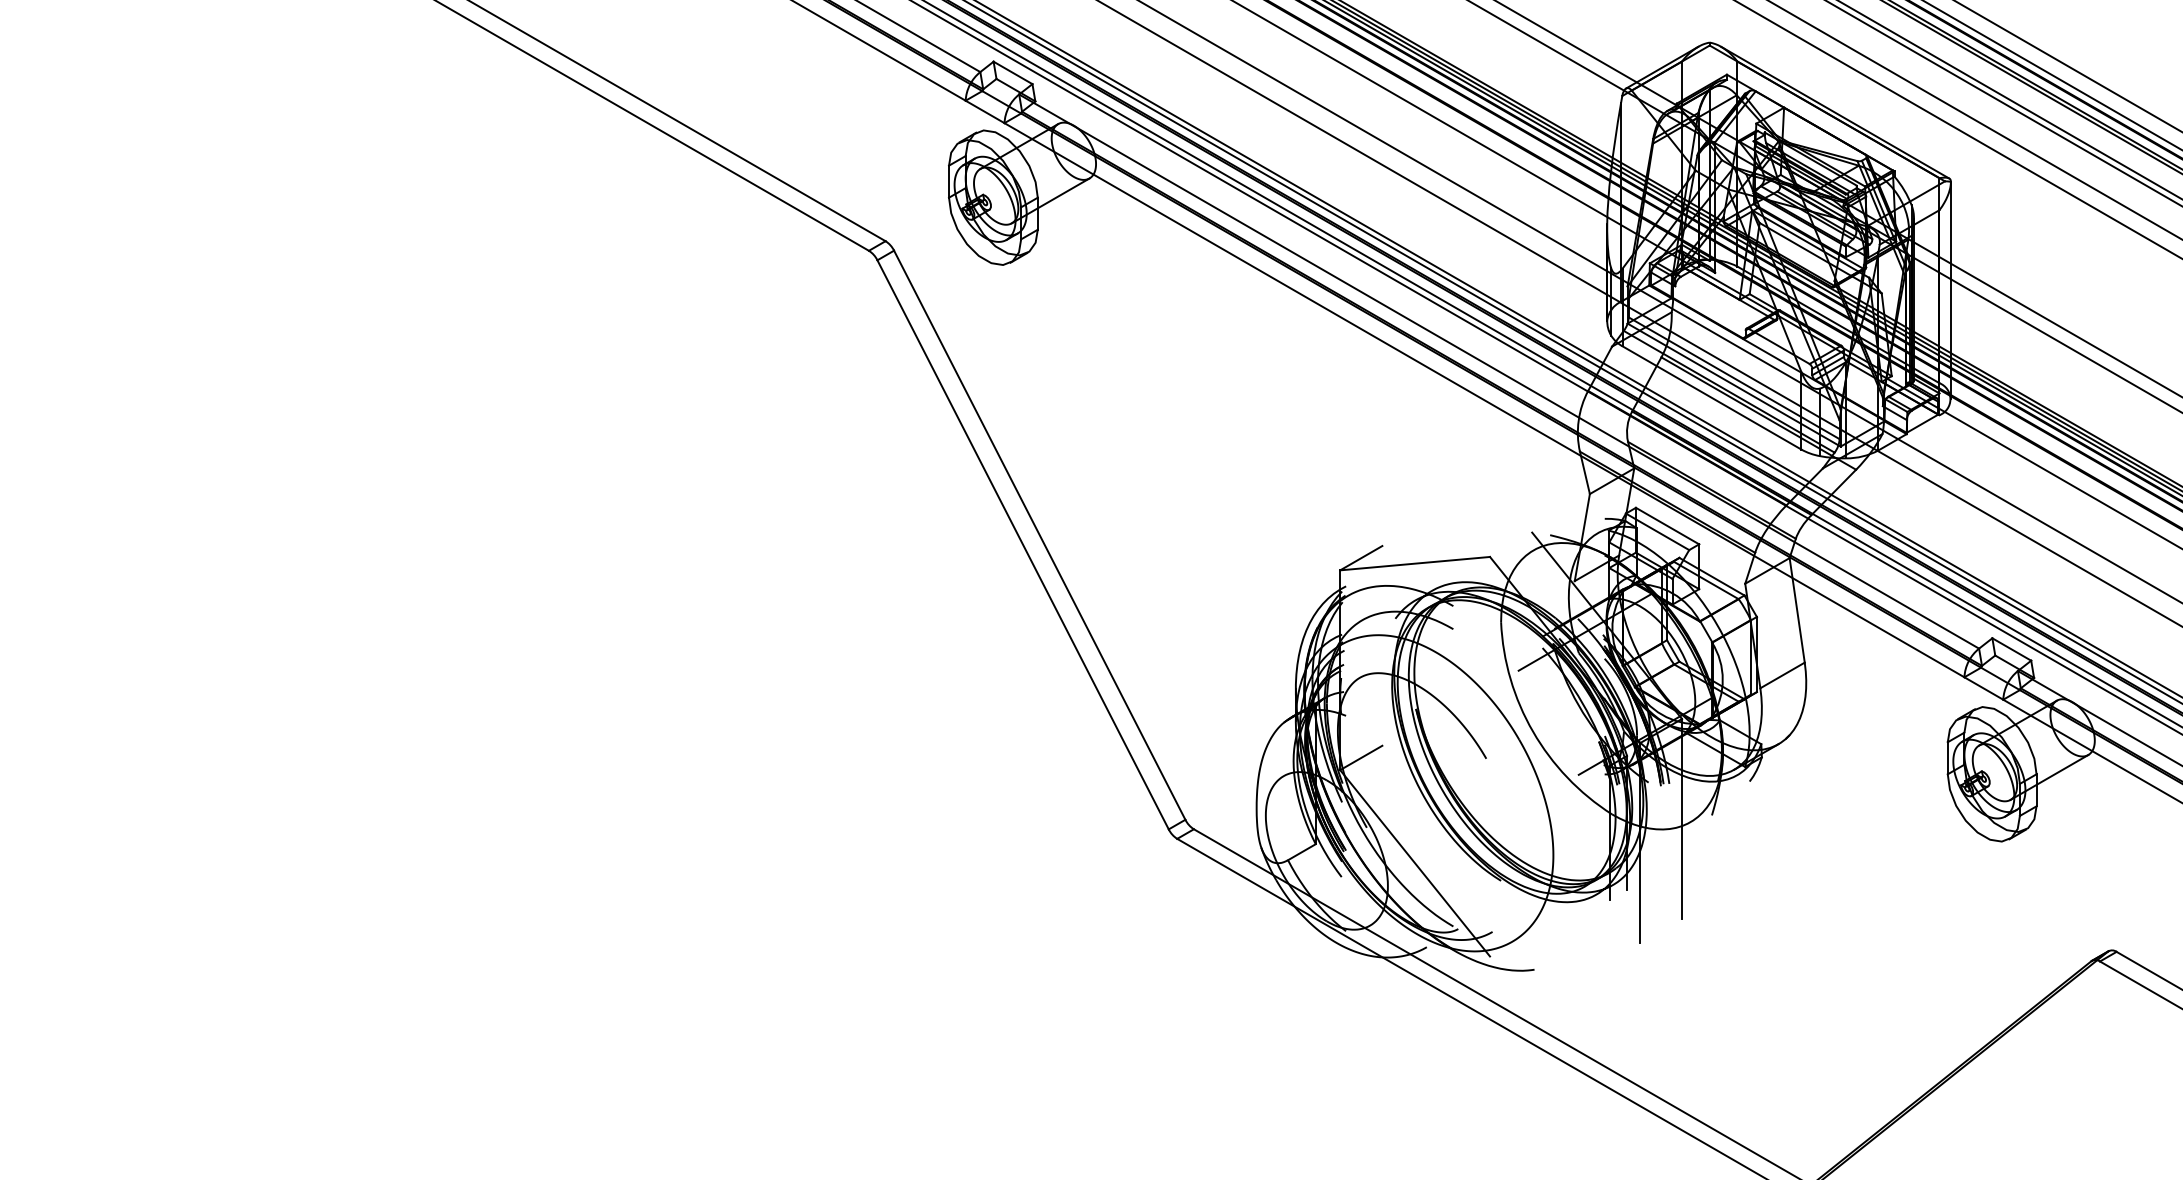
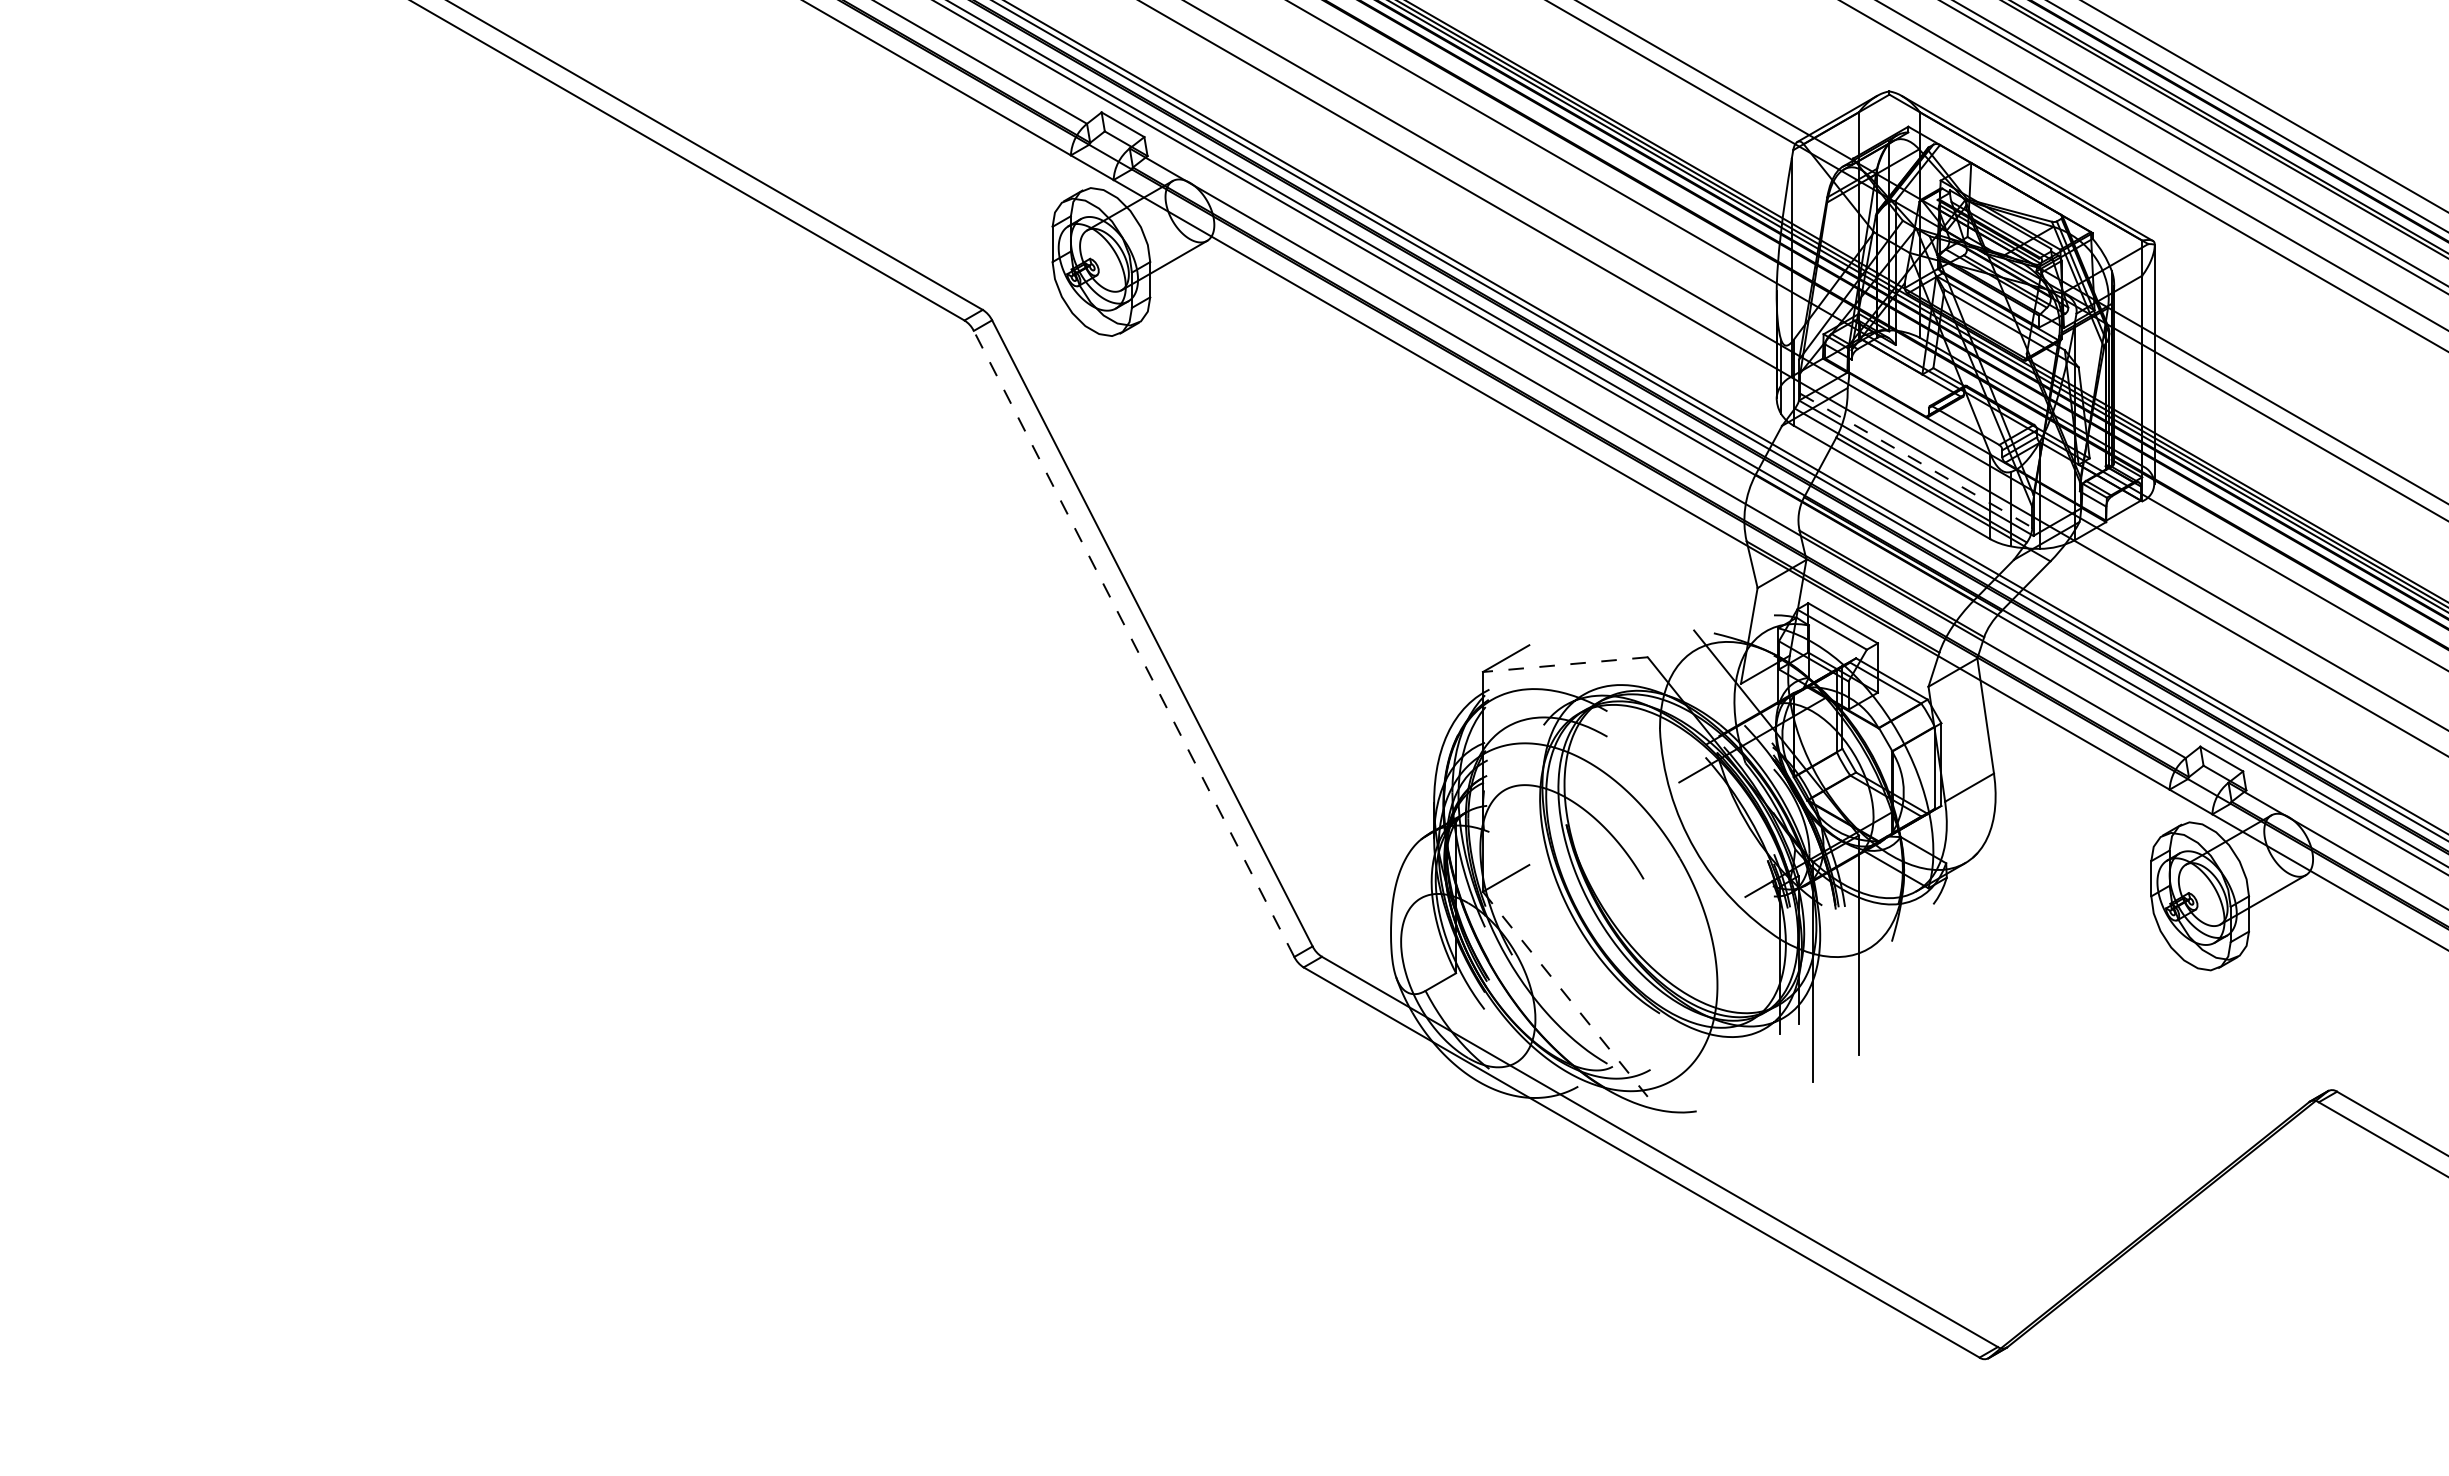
line: (1734, 378) -> (1916, 460), solid -> dashed
line: (1023, 544) -> (1134, 643), solid -> dashed
line: (1415, 563) -> (1565, 664), solid -> dashed
line: (1415, 863) -> (1565, 994), solid -> dashed

